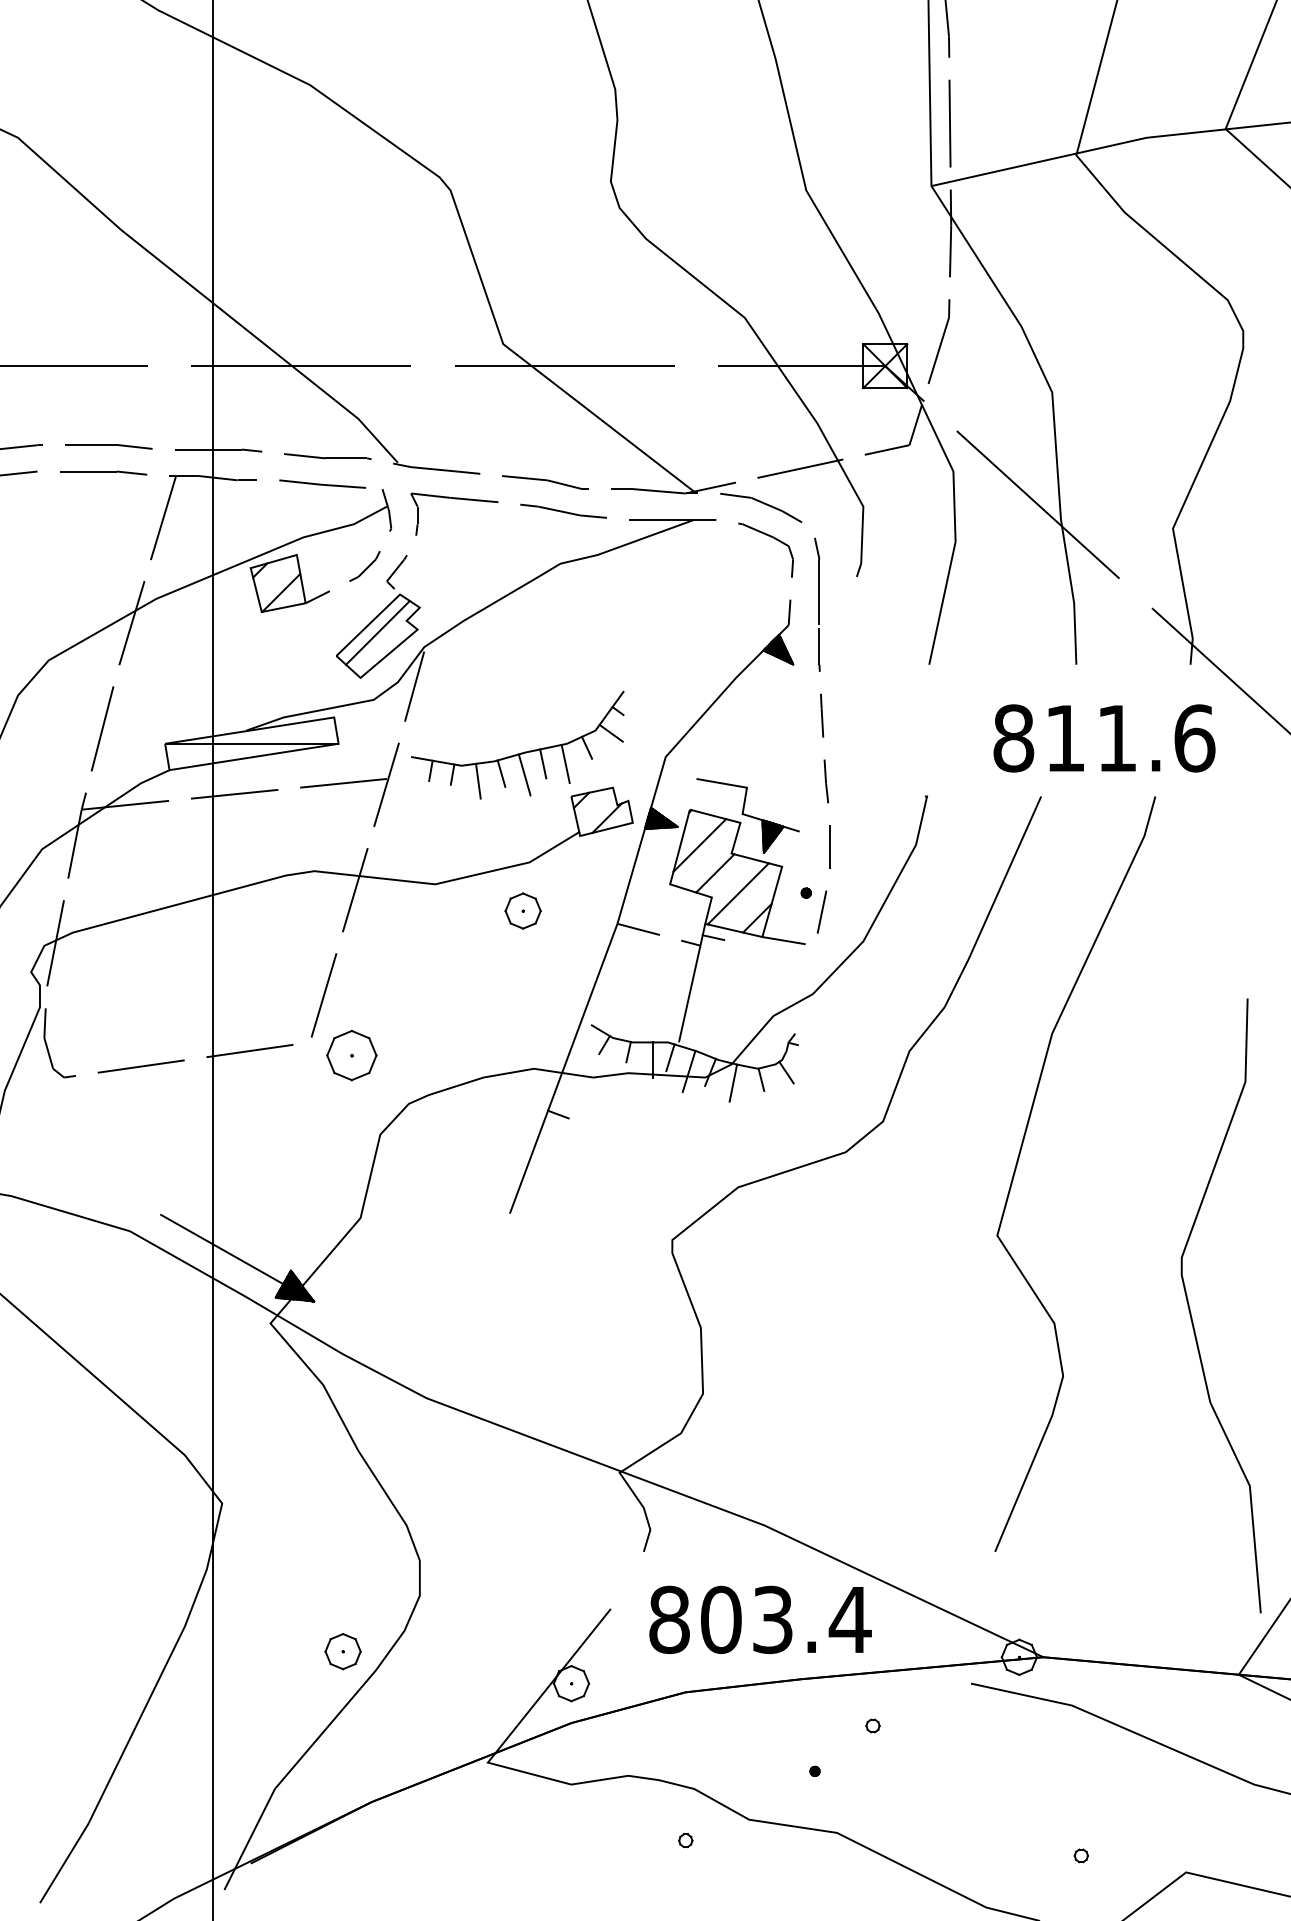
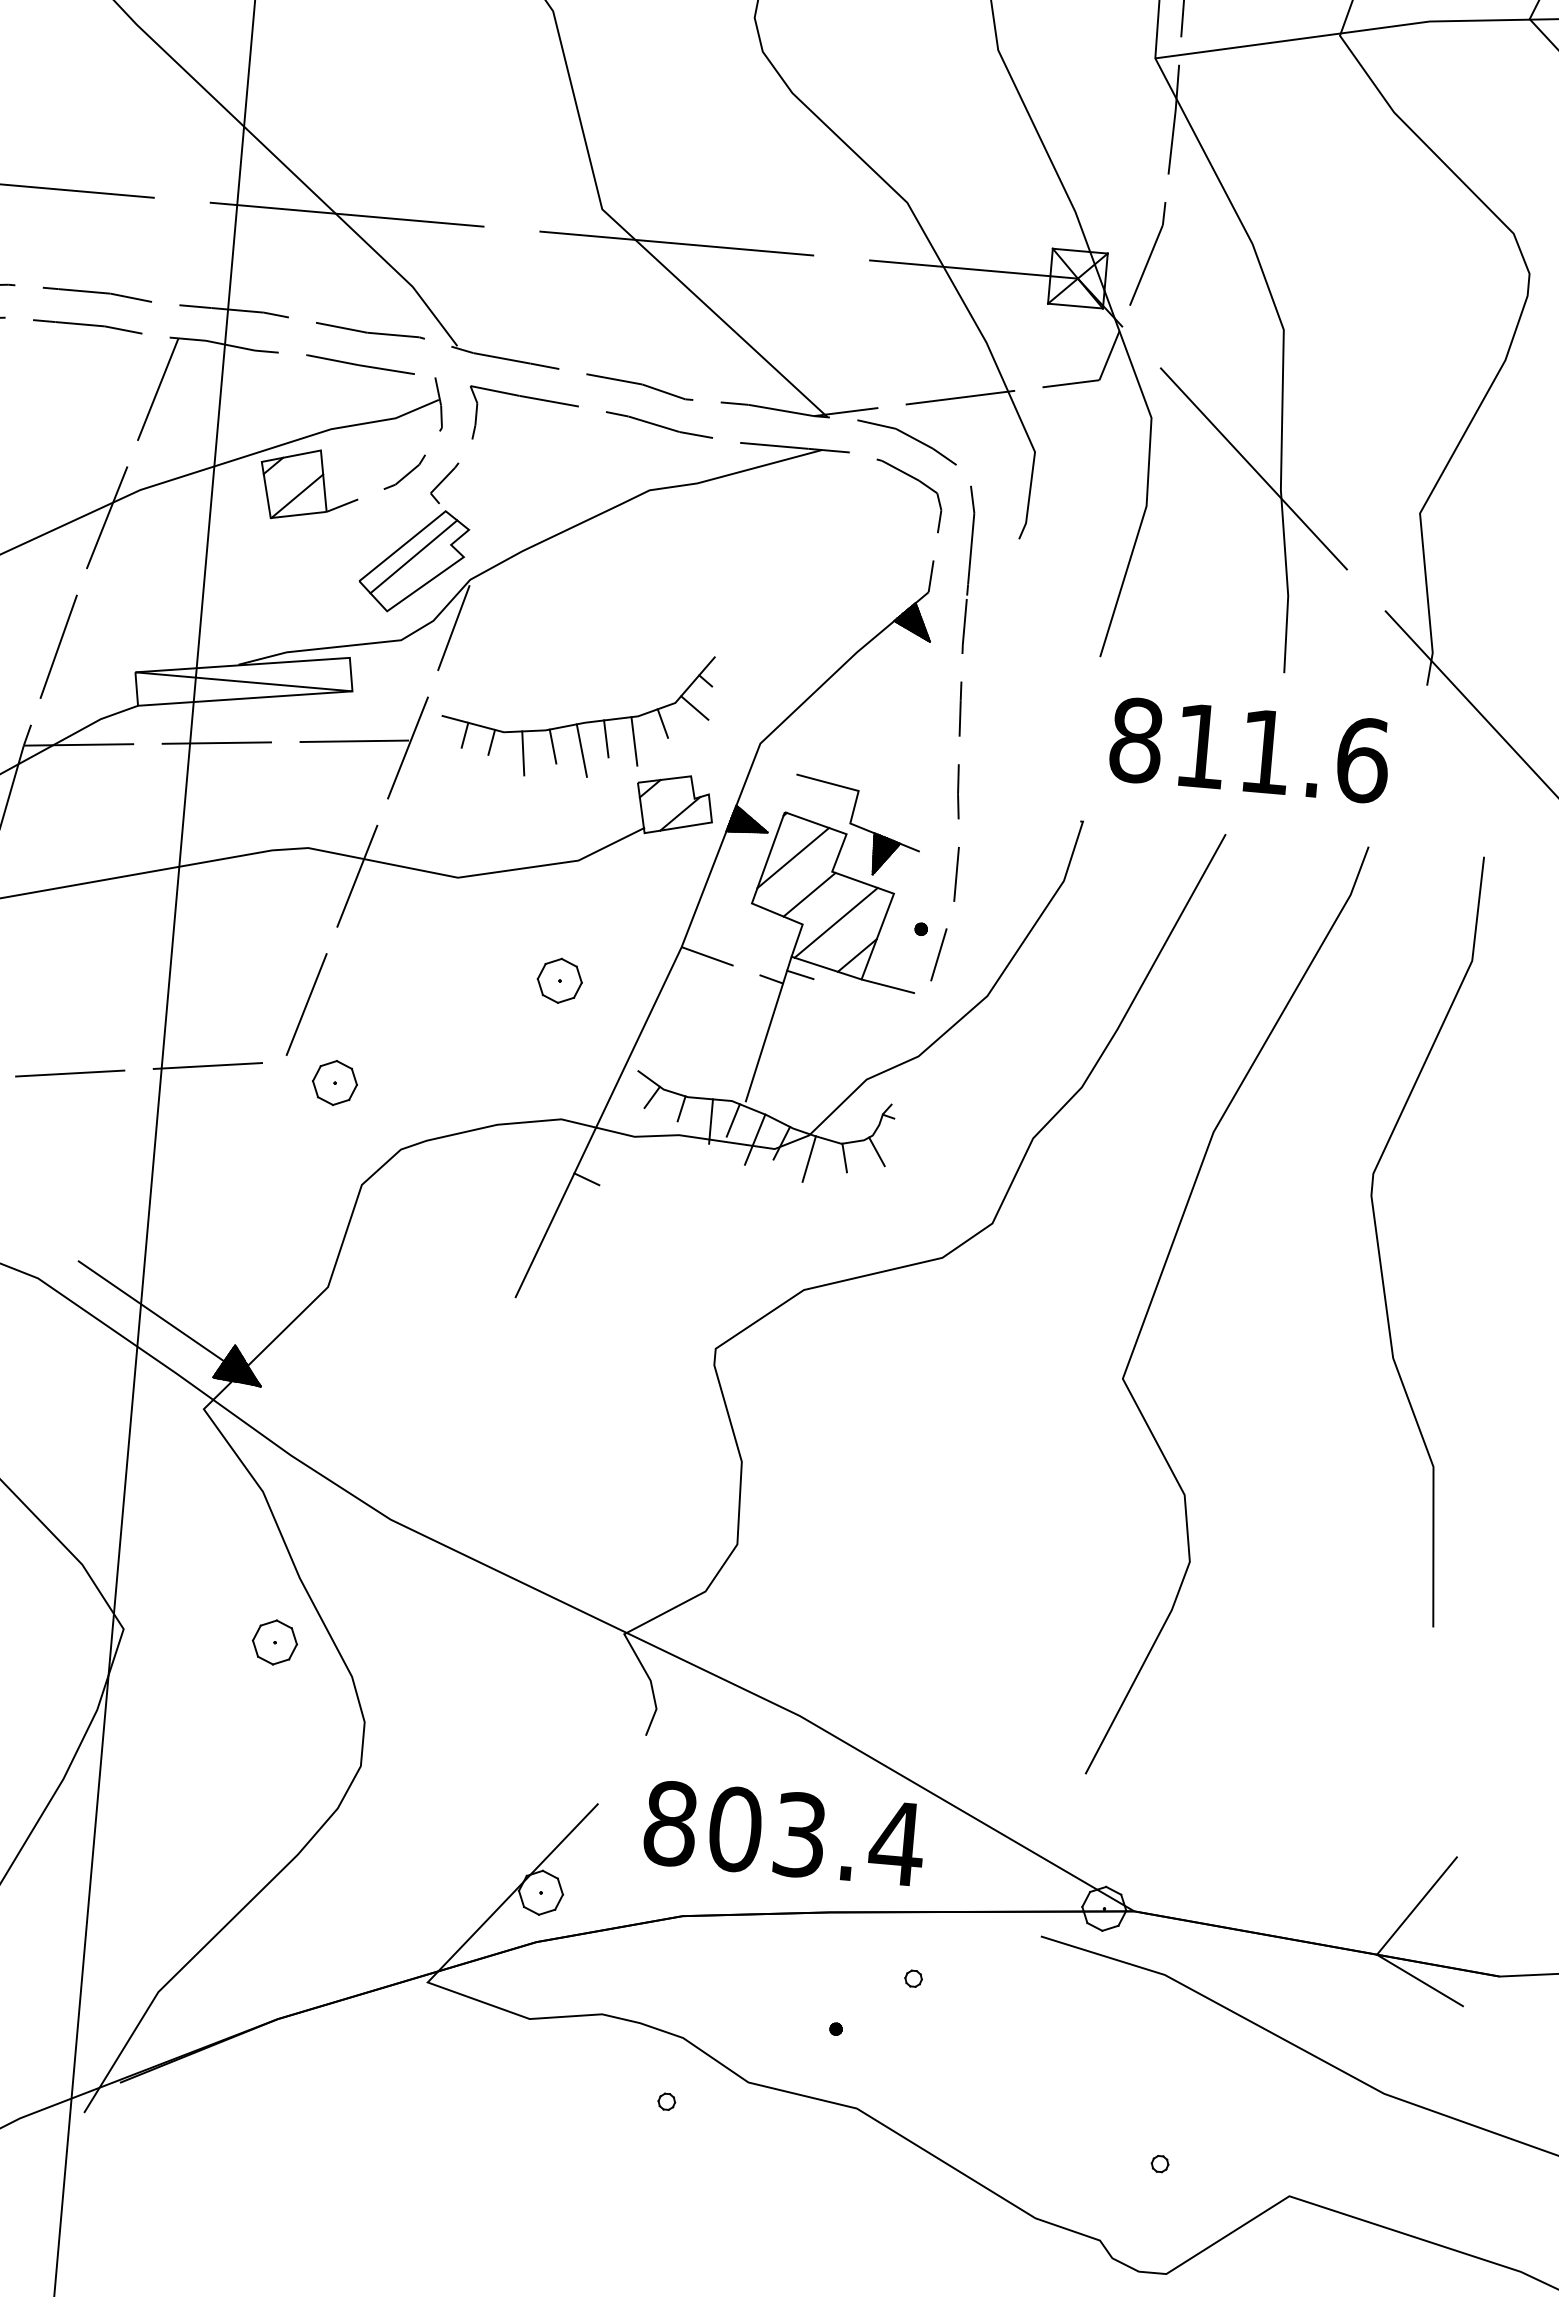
text: (1104, 738) -> (1249, 750), moved
part: (522, 910) -> (559, 980), moved
part: (351, 1055) -> (334, 1082), size x0.71
curve: (1191, 1312) -> (1379, 1243), moved
part: (342, 1651) -> (274, 1642), moved

